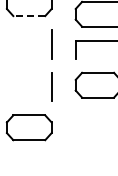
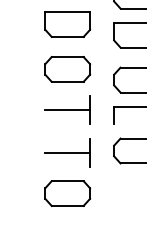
line: (29, 15) -> (67, 81), dashed -> solid
line: (29, 44) -> (67, 110), added
line: (29, 86) -> (67, 152), added

